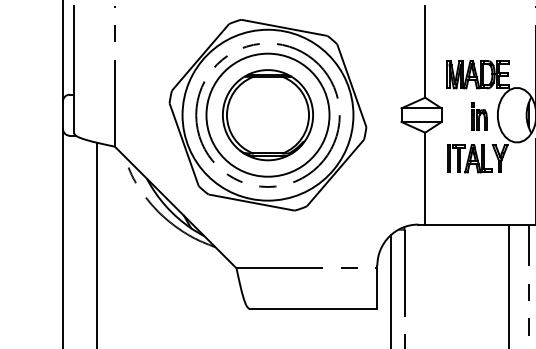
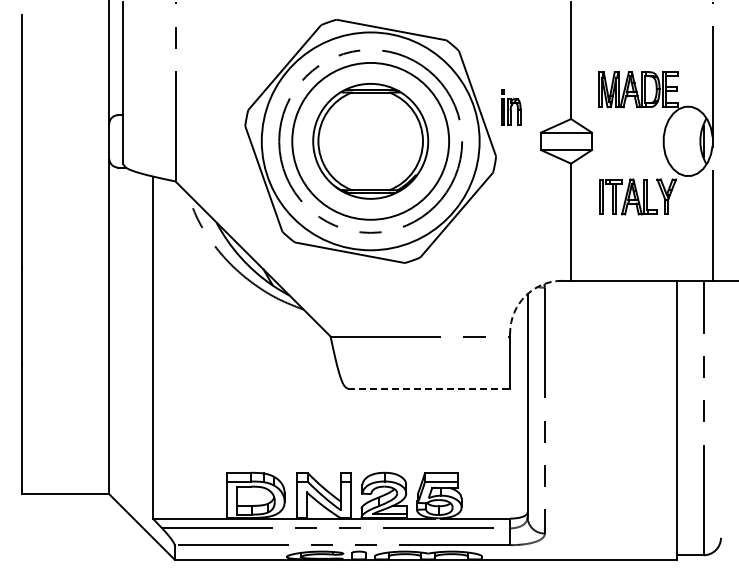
part: (479, 116) -> (511, 107), moved
arc: (389, 236) -> (525, 296), solid -> dashed
line: (314, 309) -> (429, 388), solid -> dashed

